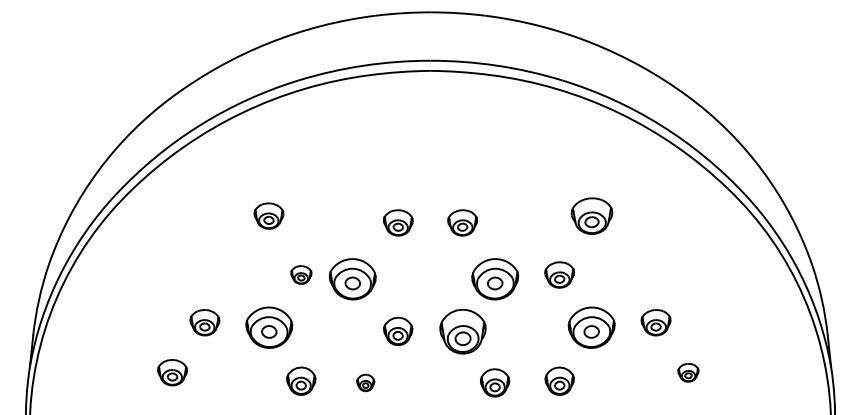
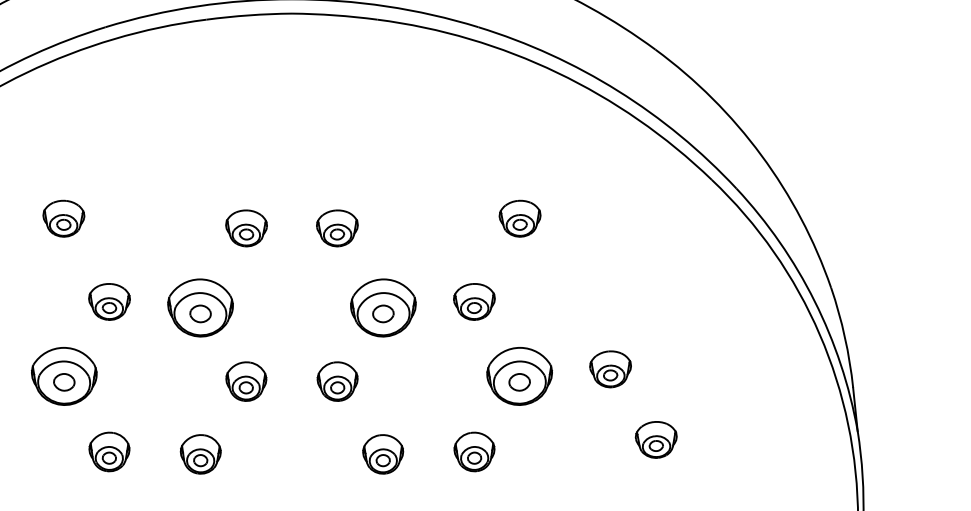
part: (591, 215) -> (519, 217), size x0.71
part: (301, 274) -> (109, 301), size x1.43
part: (352, 279) -> (200, 308), moved
part: (462, 330) -> (337, 380), size x0.62
part: (688, 372) -> (656, 439), size x1.43
part: (365, 382) -> (200, 453), size x1.67

